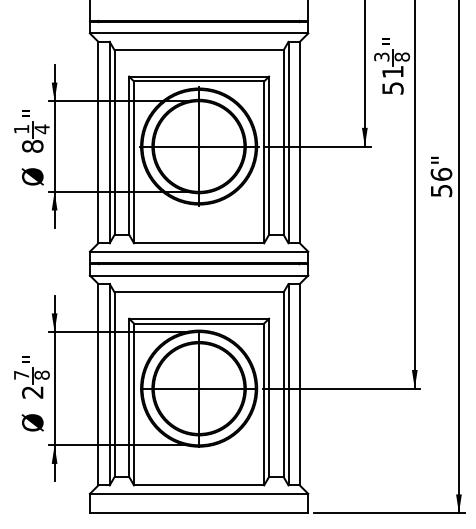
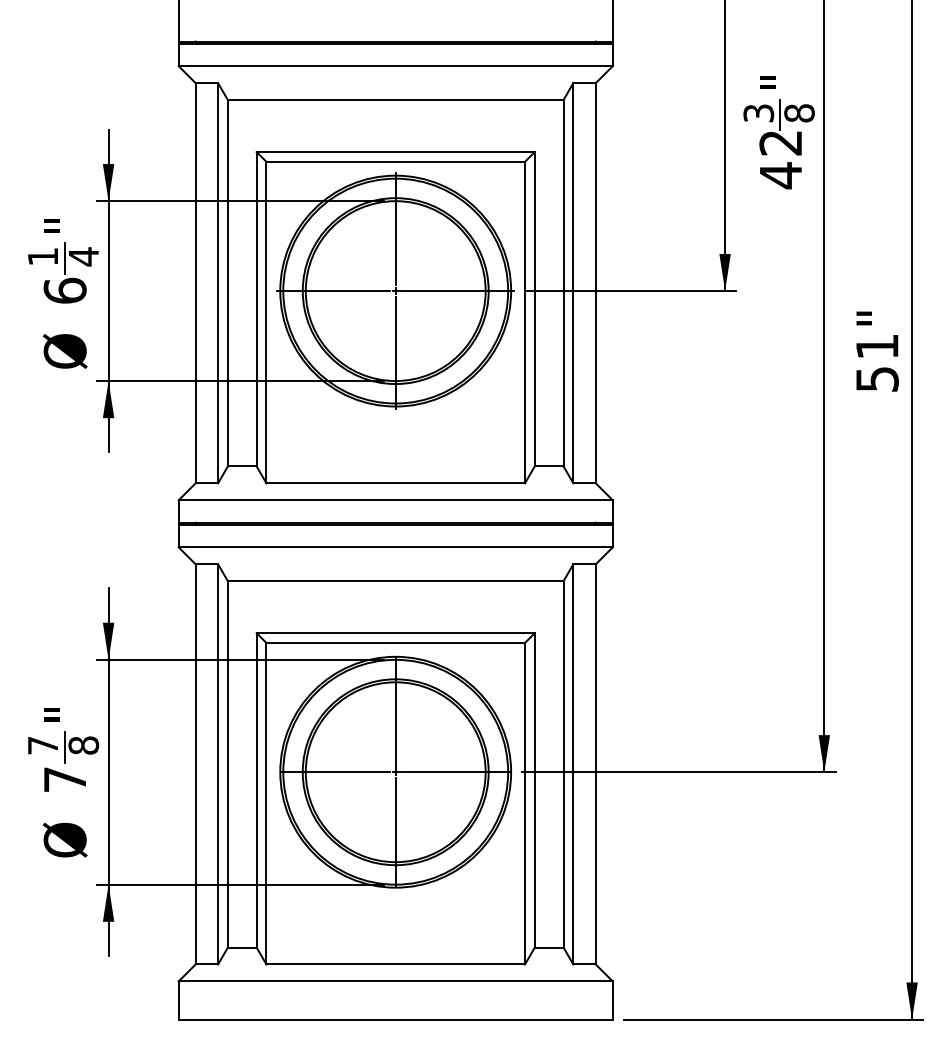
text: (392, 80) -> (780, 159), 51 -> 42
text: (32, 145) -> (64, 289), 8 -> 6
text: (441, 173) -> (877, 344), 56" -> 51"
text: (32, 392) -> (64, 779), 2 -> 7

